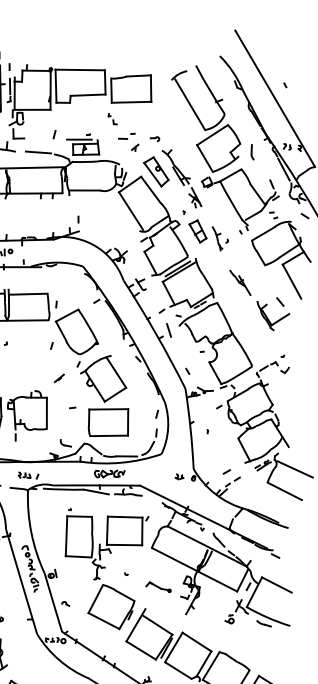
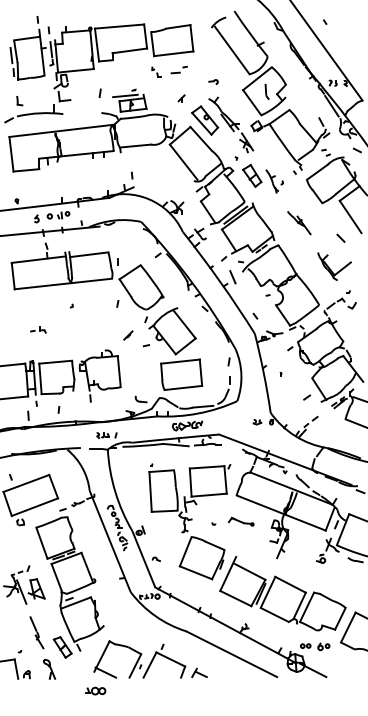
part: (126, 135) -> (178, 69), moved
part: (154, 138) -> (213, 81), moved
part: (252, 151) -> (266, 91), moved
line: (38, 152) -> (85, 112), removed
part: (272, 316) -> (334, 266), moved
line: (72, 407) -> (146, 345), moved
line: (227, 471) -> (307, 397), moved
part: (158, 586) -> (240, 521), moved

